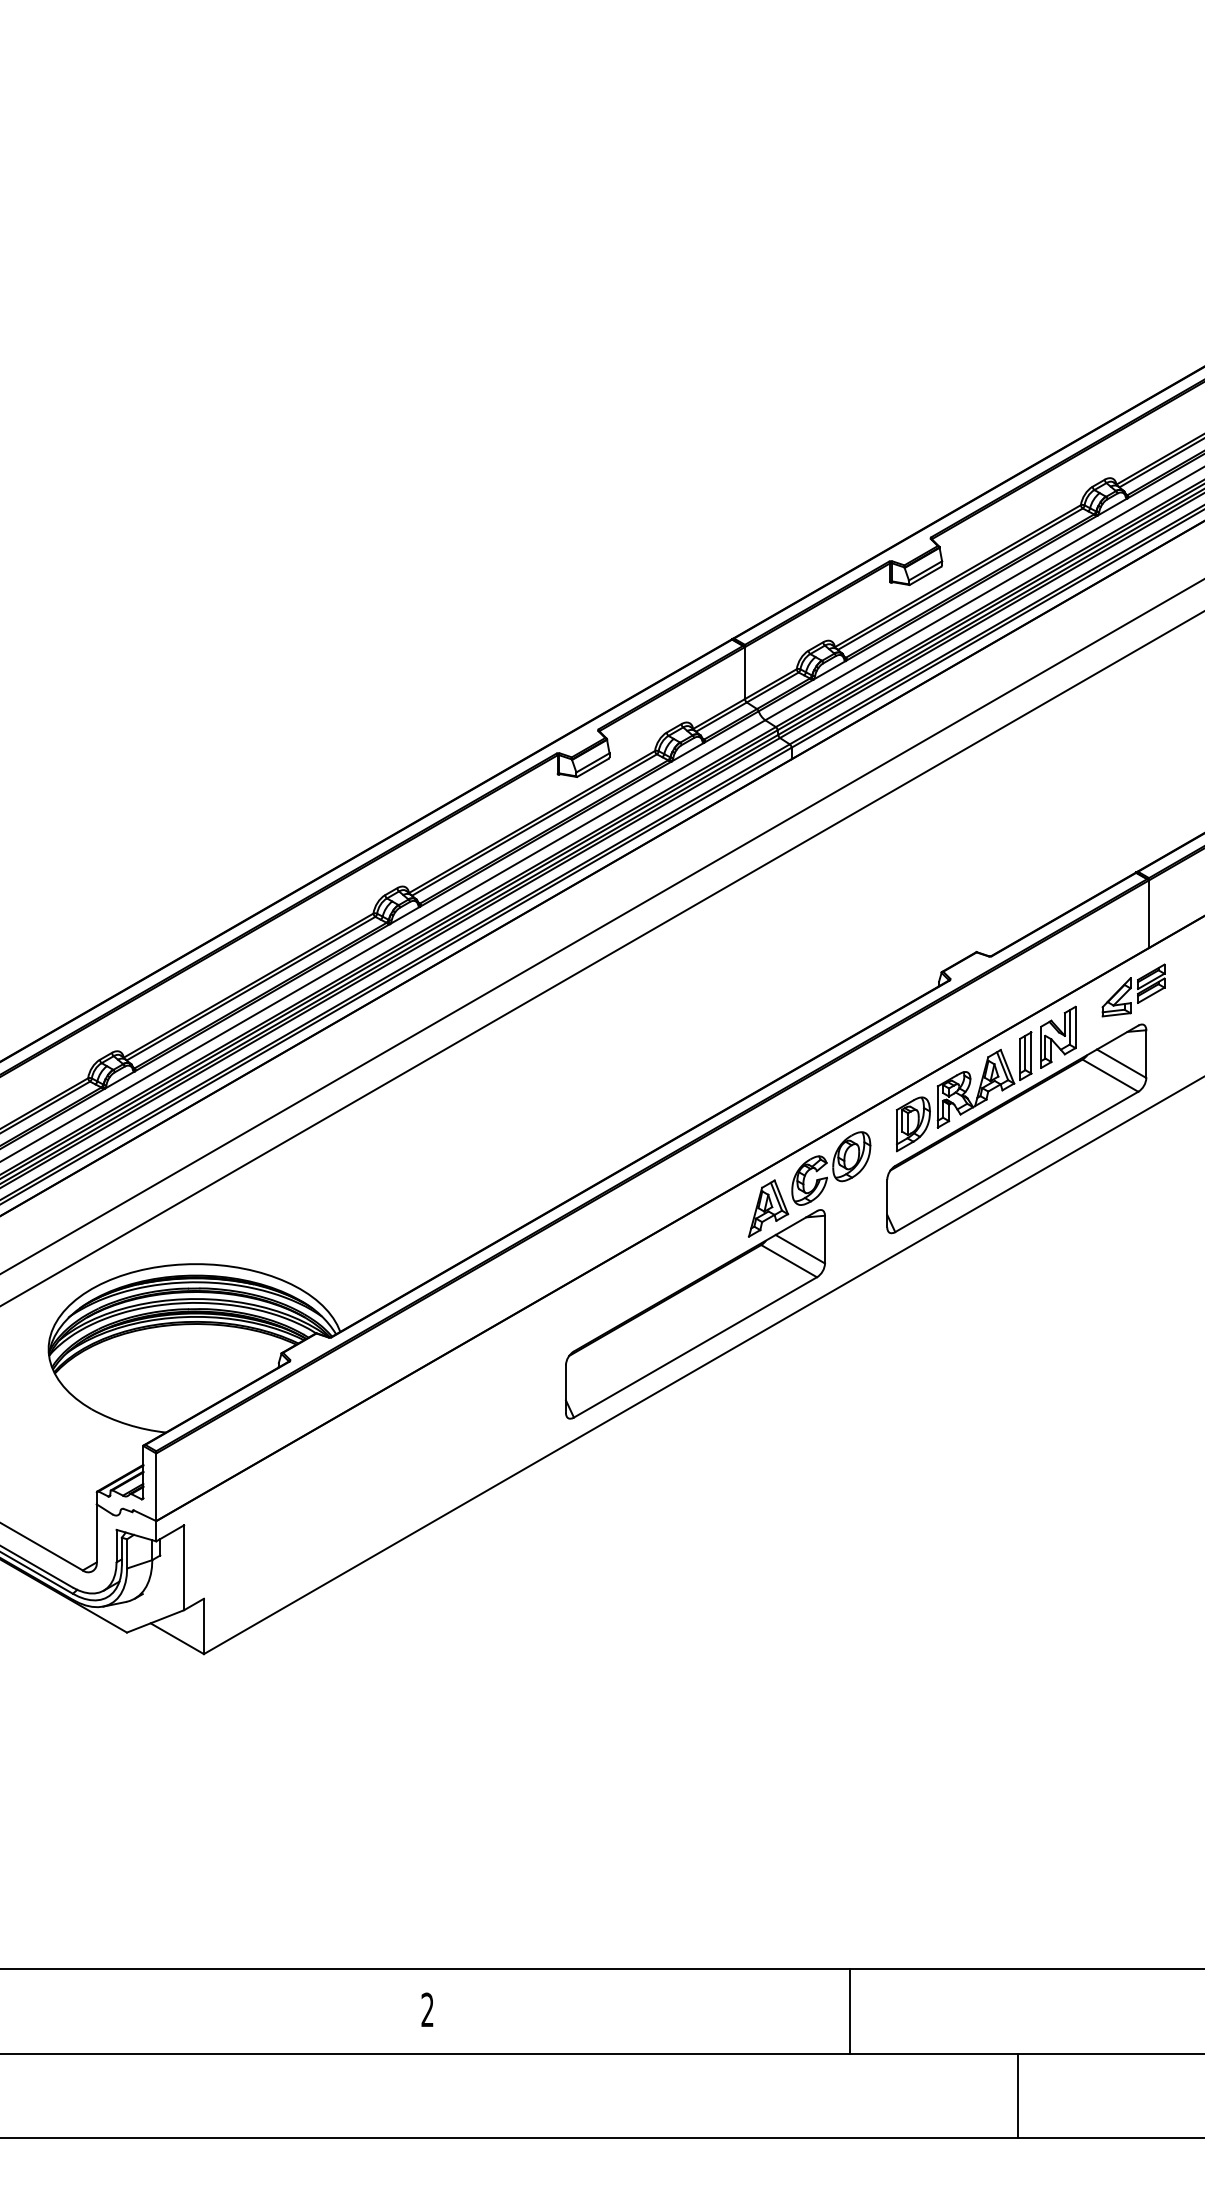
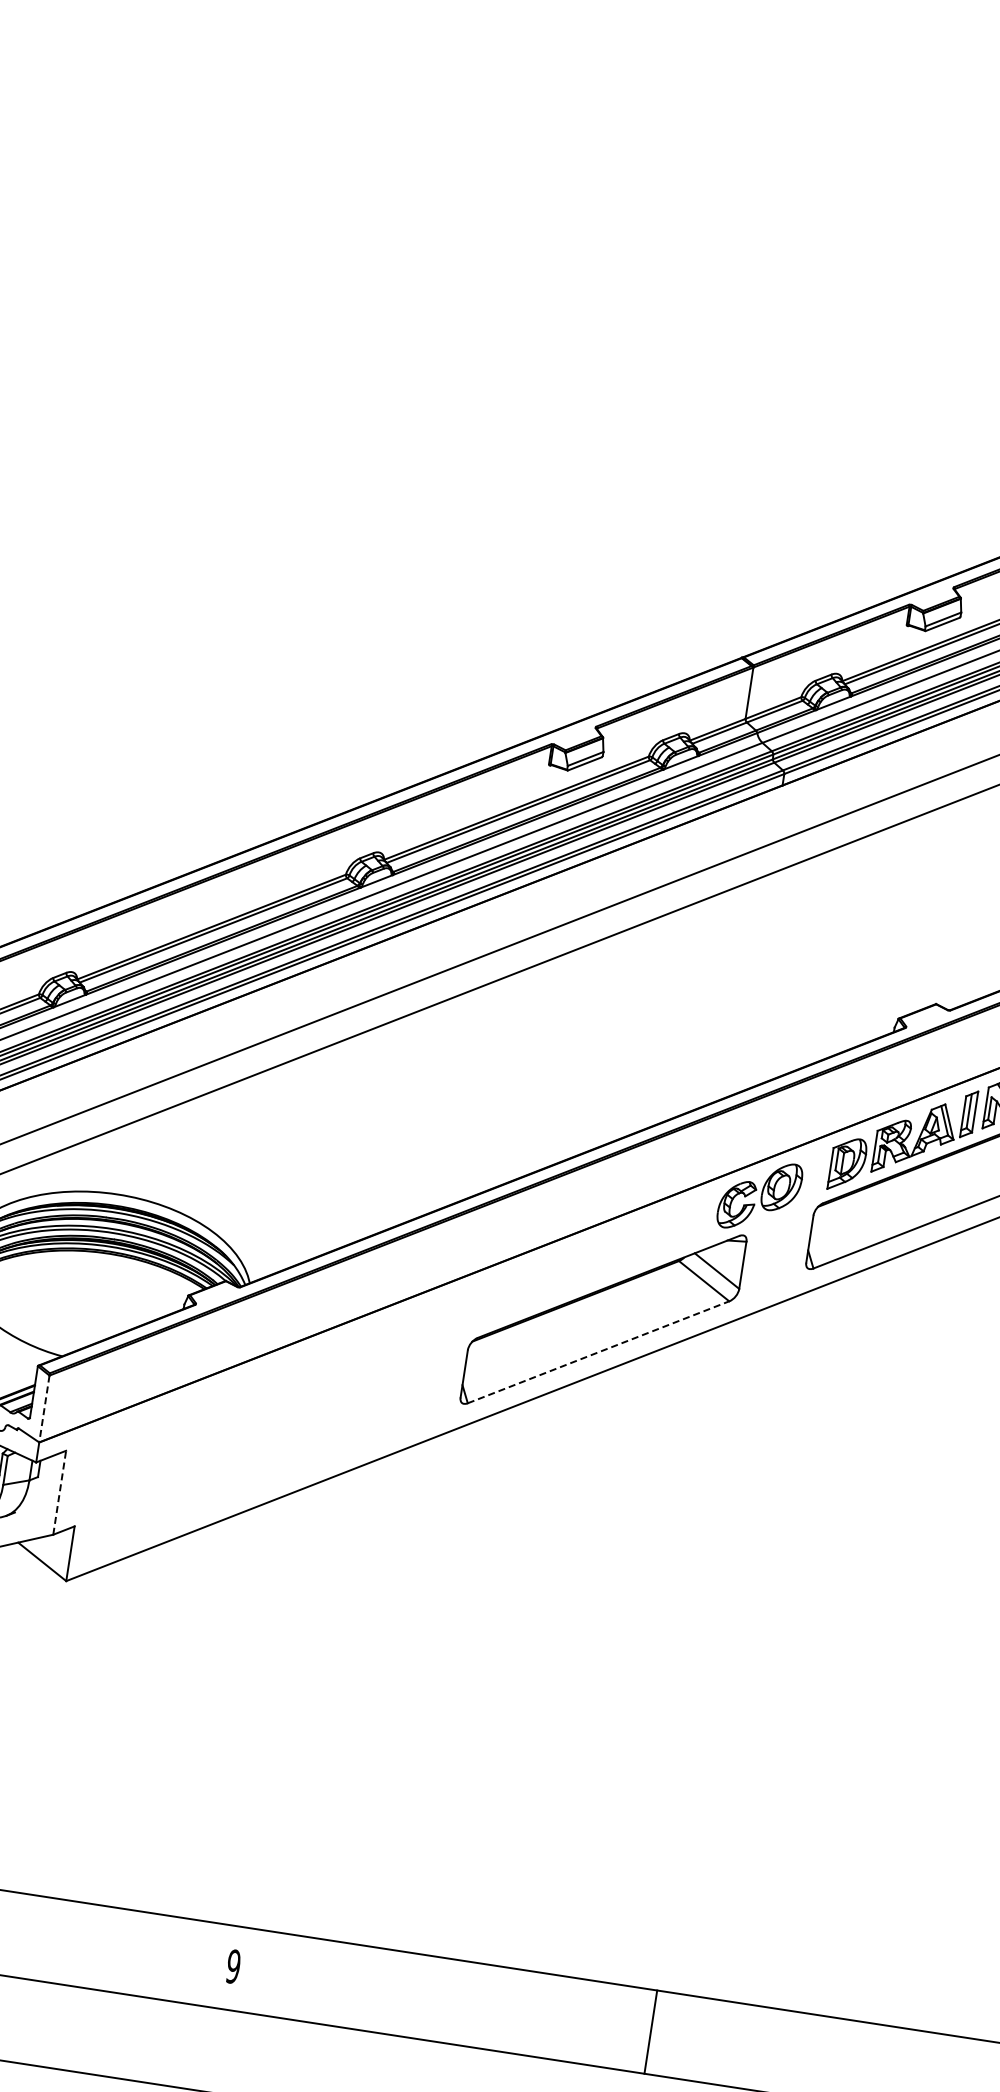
part: (768, 1208) -> (691, 1226), removed
line: (695, 1347) -> (598, 1352), solid -> dashed
line: (156, 1487) -> (44, 1409), solid -> dashed
line: (184, 1567) -> (60, 1492), solid -> dashed
text: (427, 2009) -> (233, 1966), 2 -> 9

